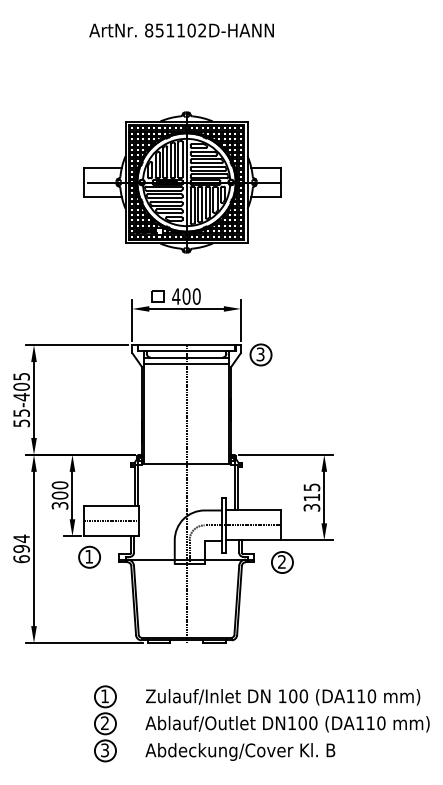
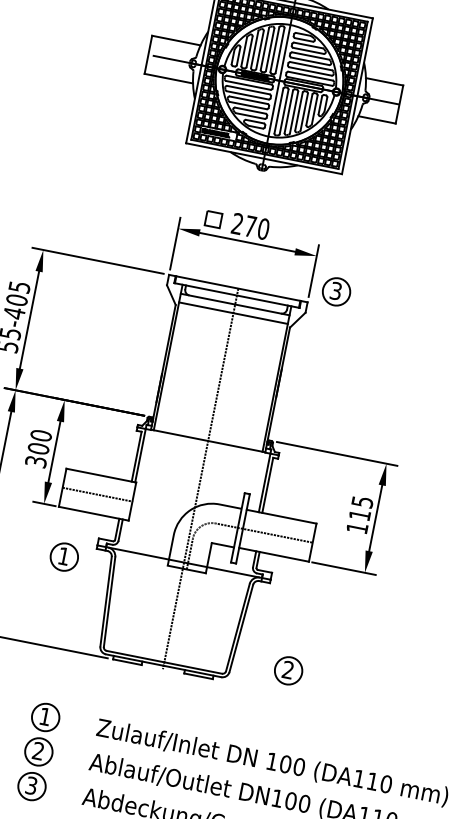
text: (181, 296) -> (244, 225), 400 -> 270
part: (260, 354) -> (335, 291), moved
text: (311, 507) -> (356, 527), 315 -> 115
part: (89, 556) -> (64, 556), moved
part: (282, 562) -> (288, 670), moved

